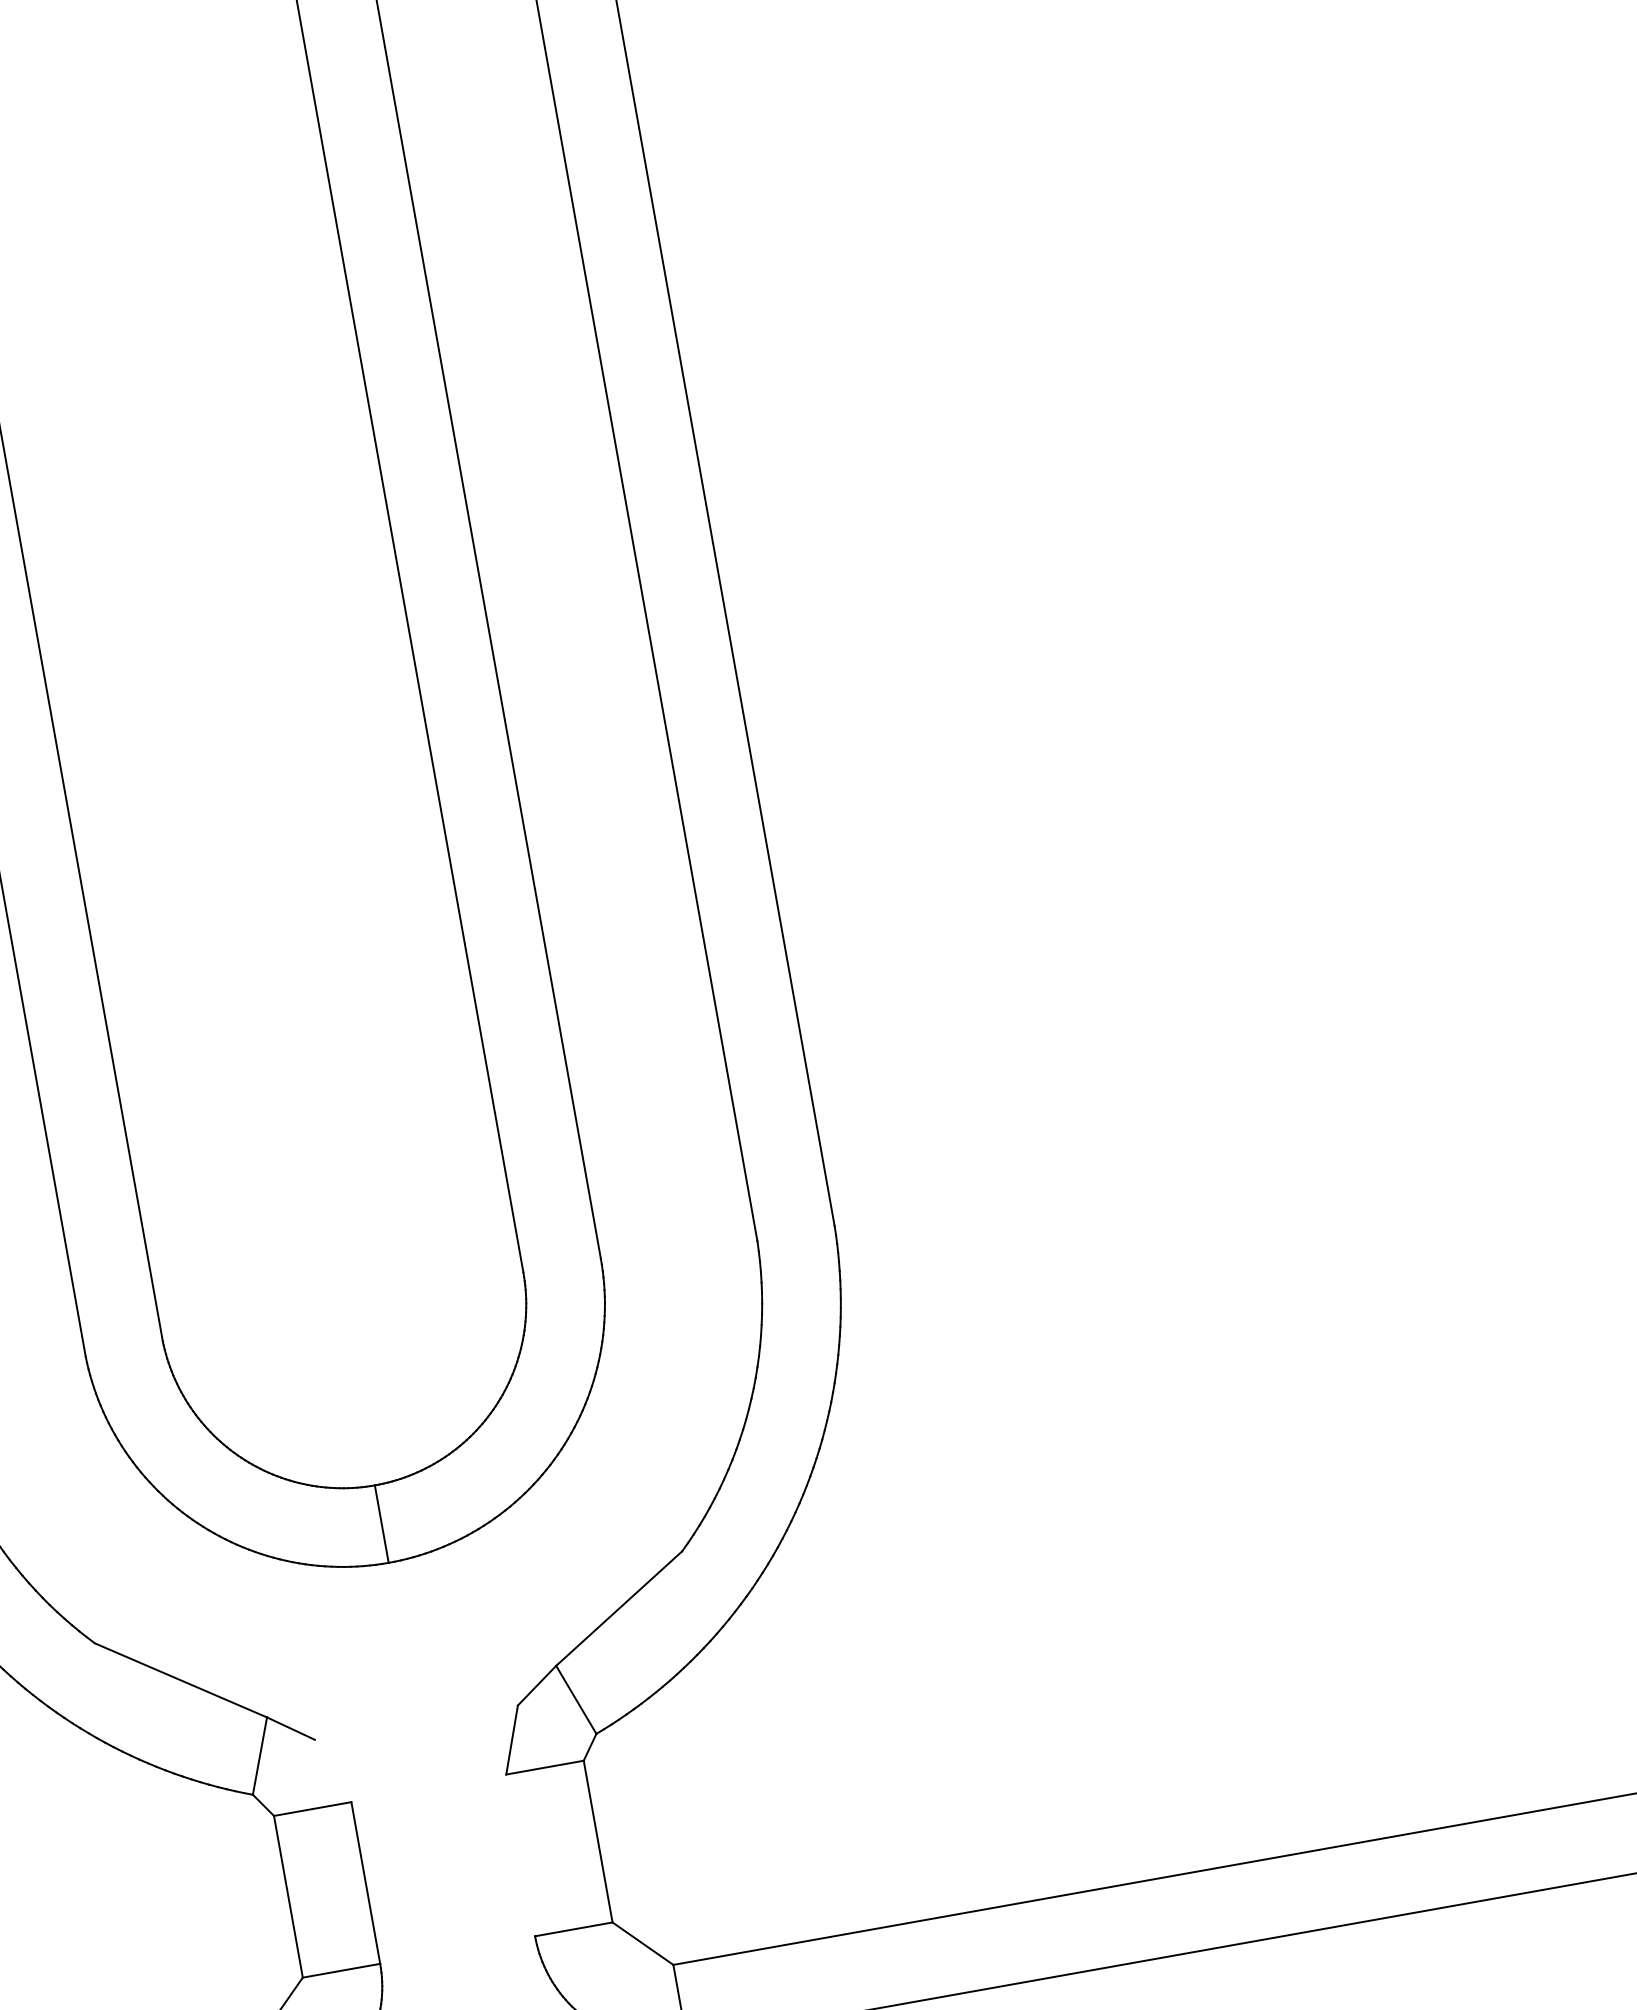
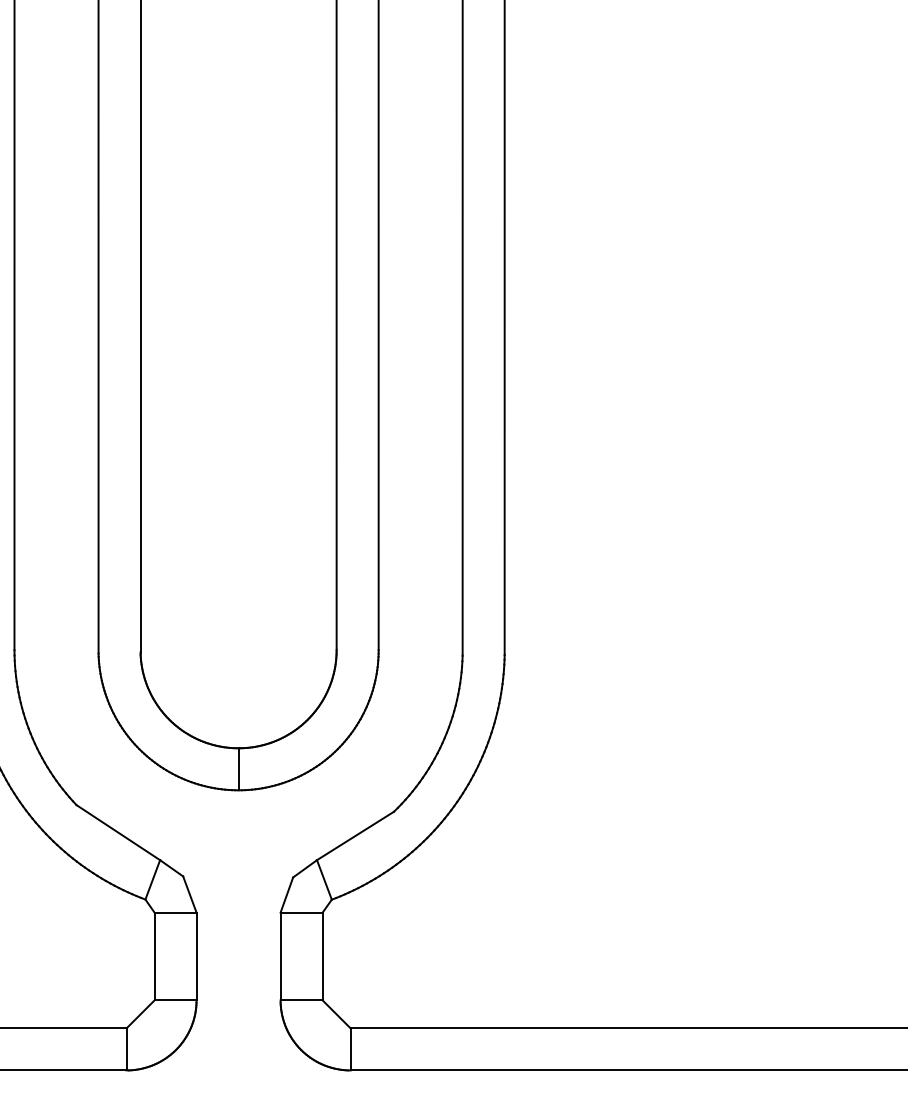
line: (332, 1770) -> (189, 894), added
line: (520, 1855) -> (280, 956), added

